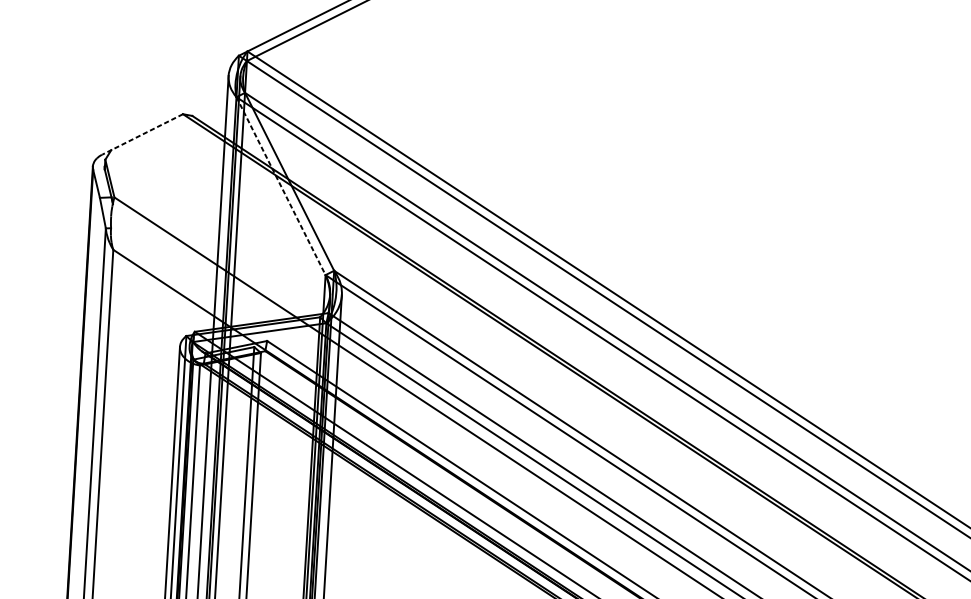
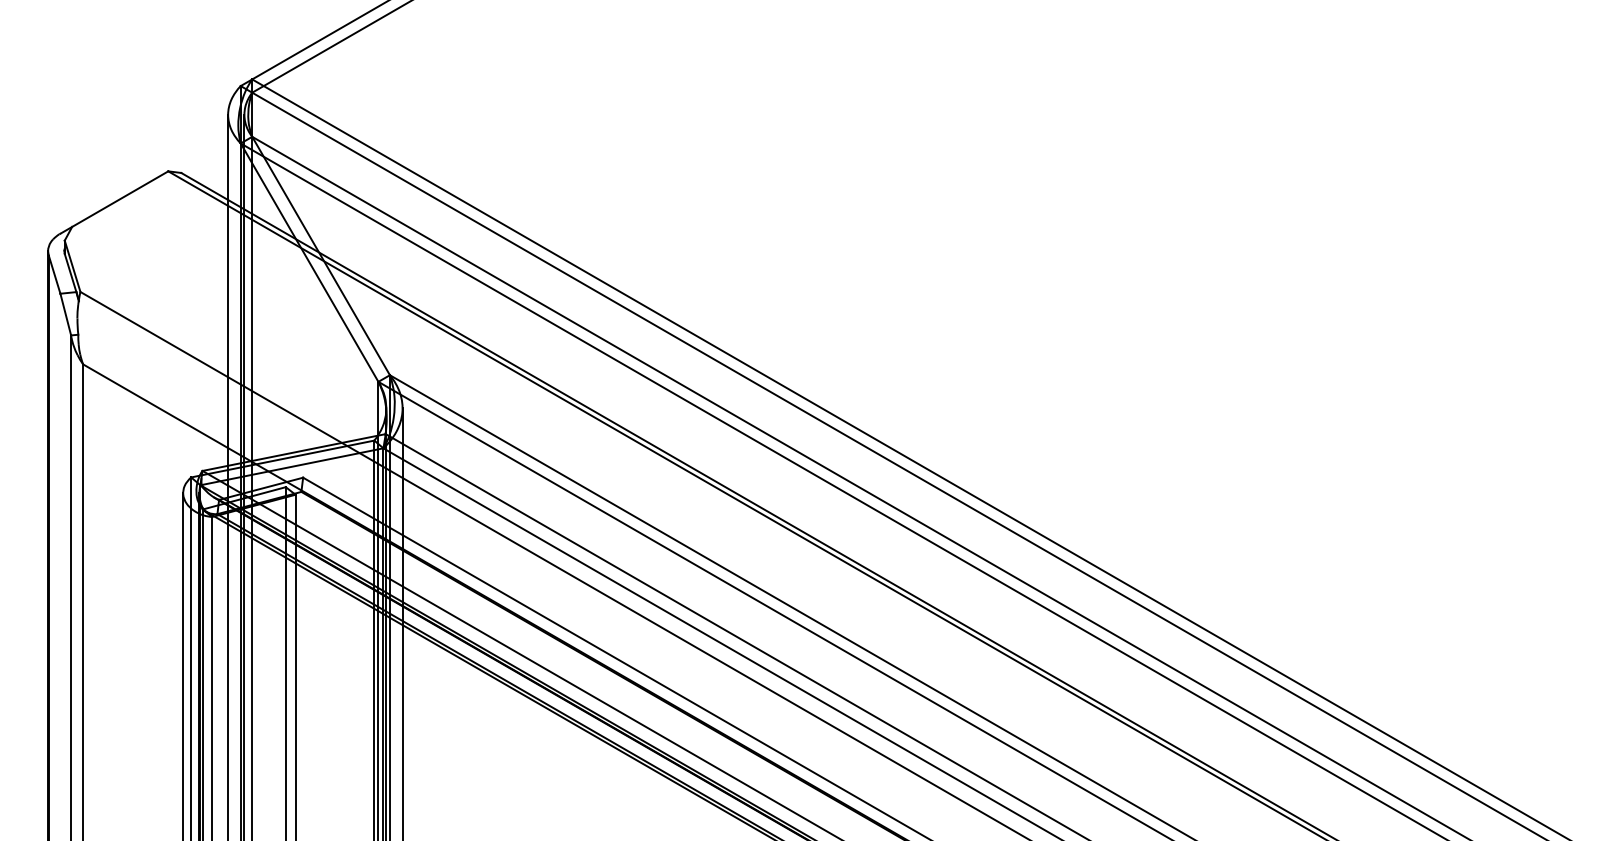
line: (142, 134) -> (114, 202), dashed -> solid
line: (280, 186) -> (309, 262), dashed -> solid

